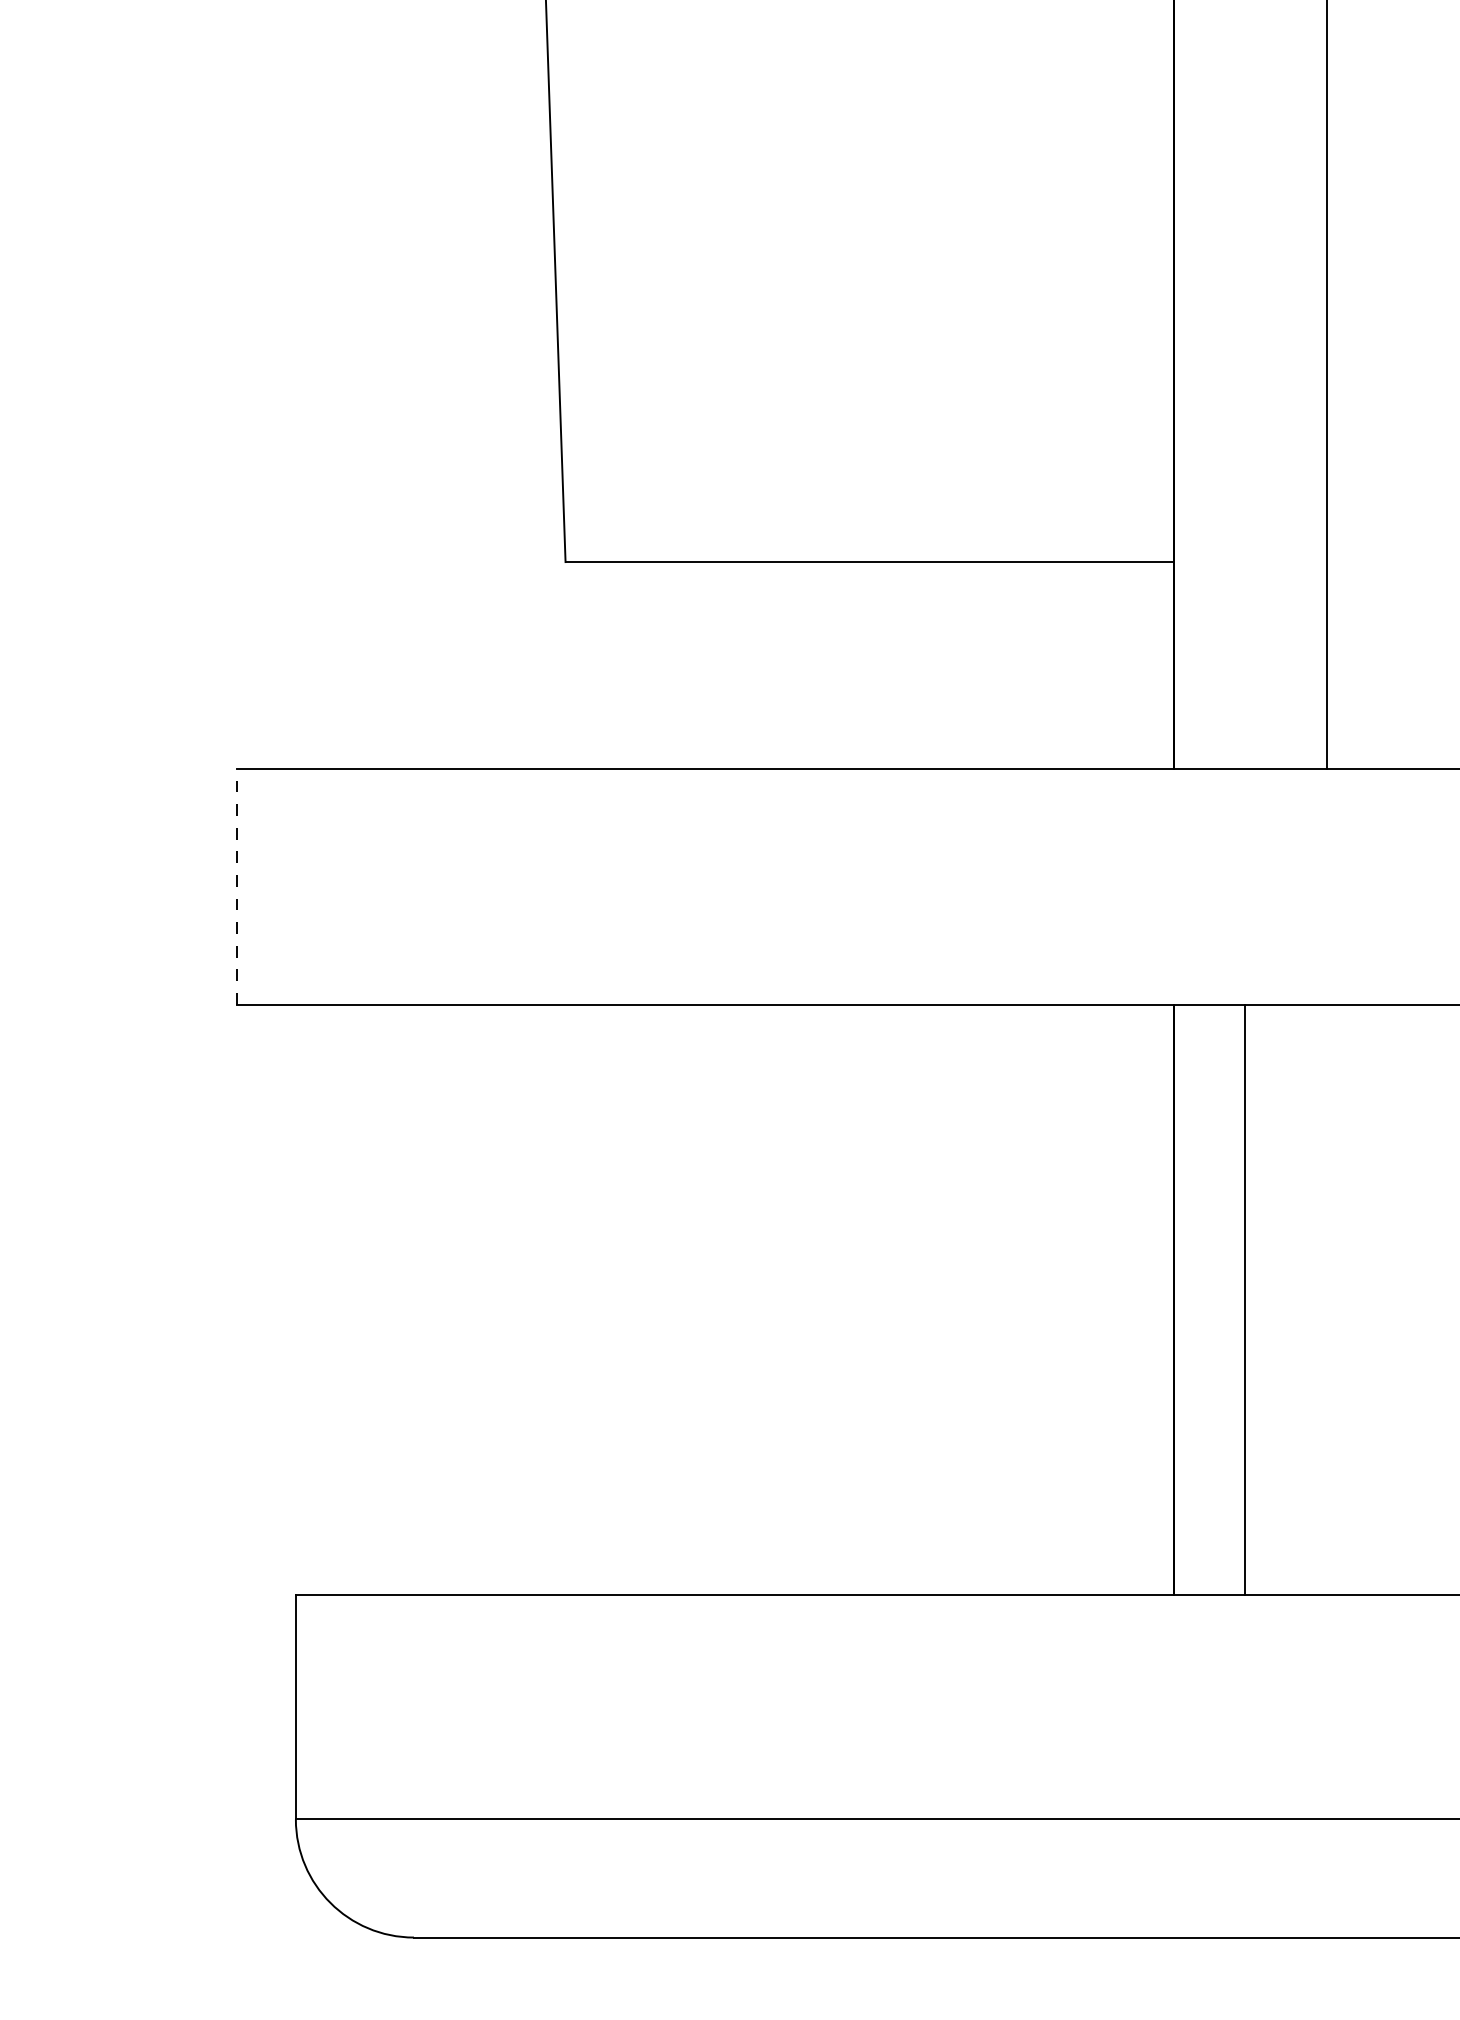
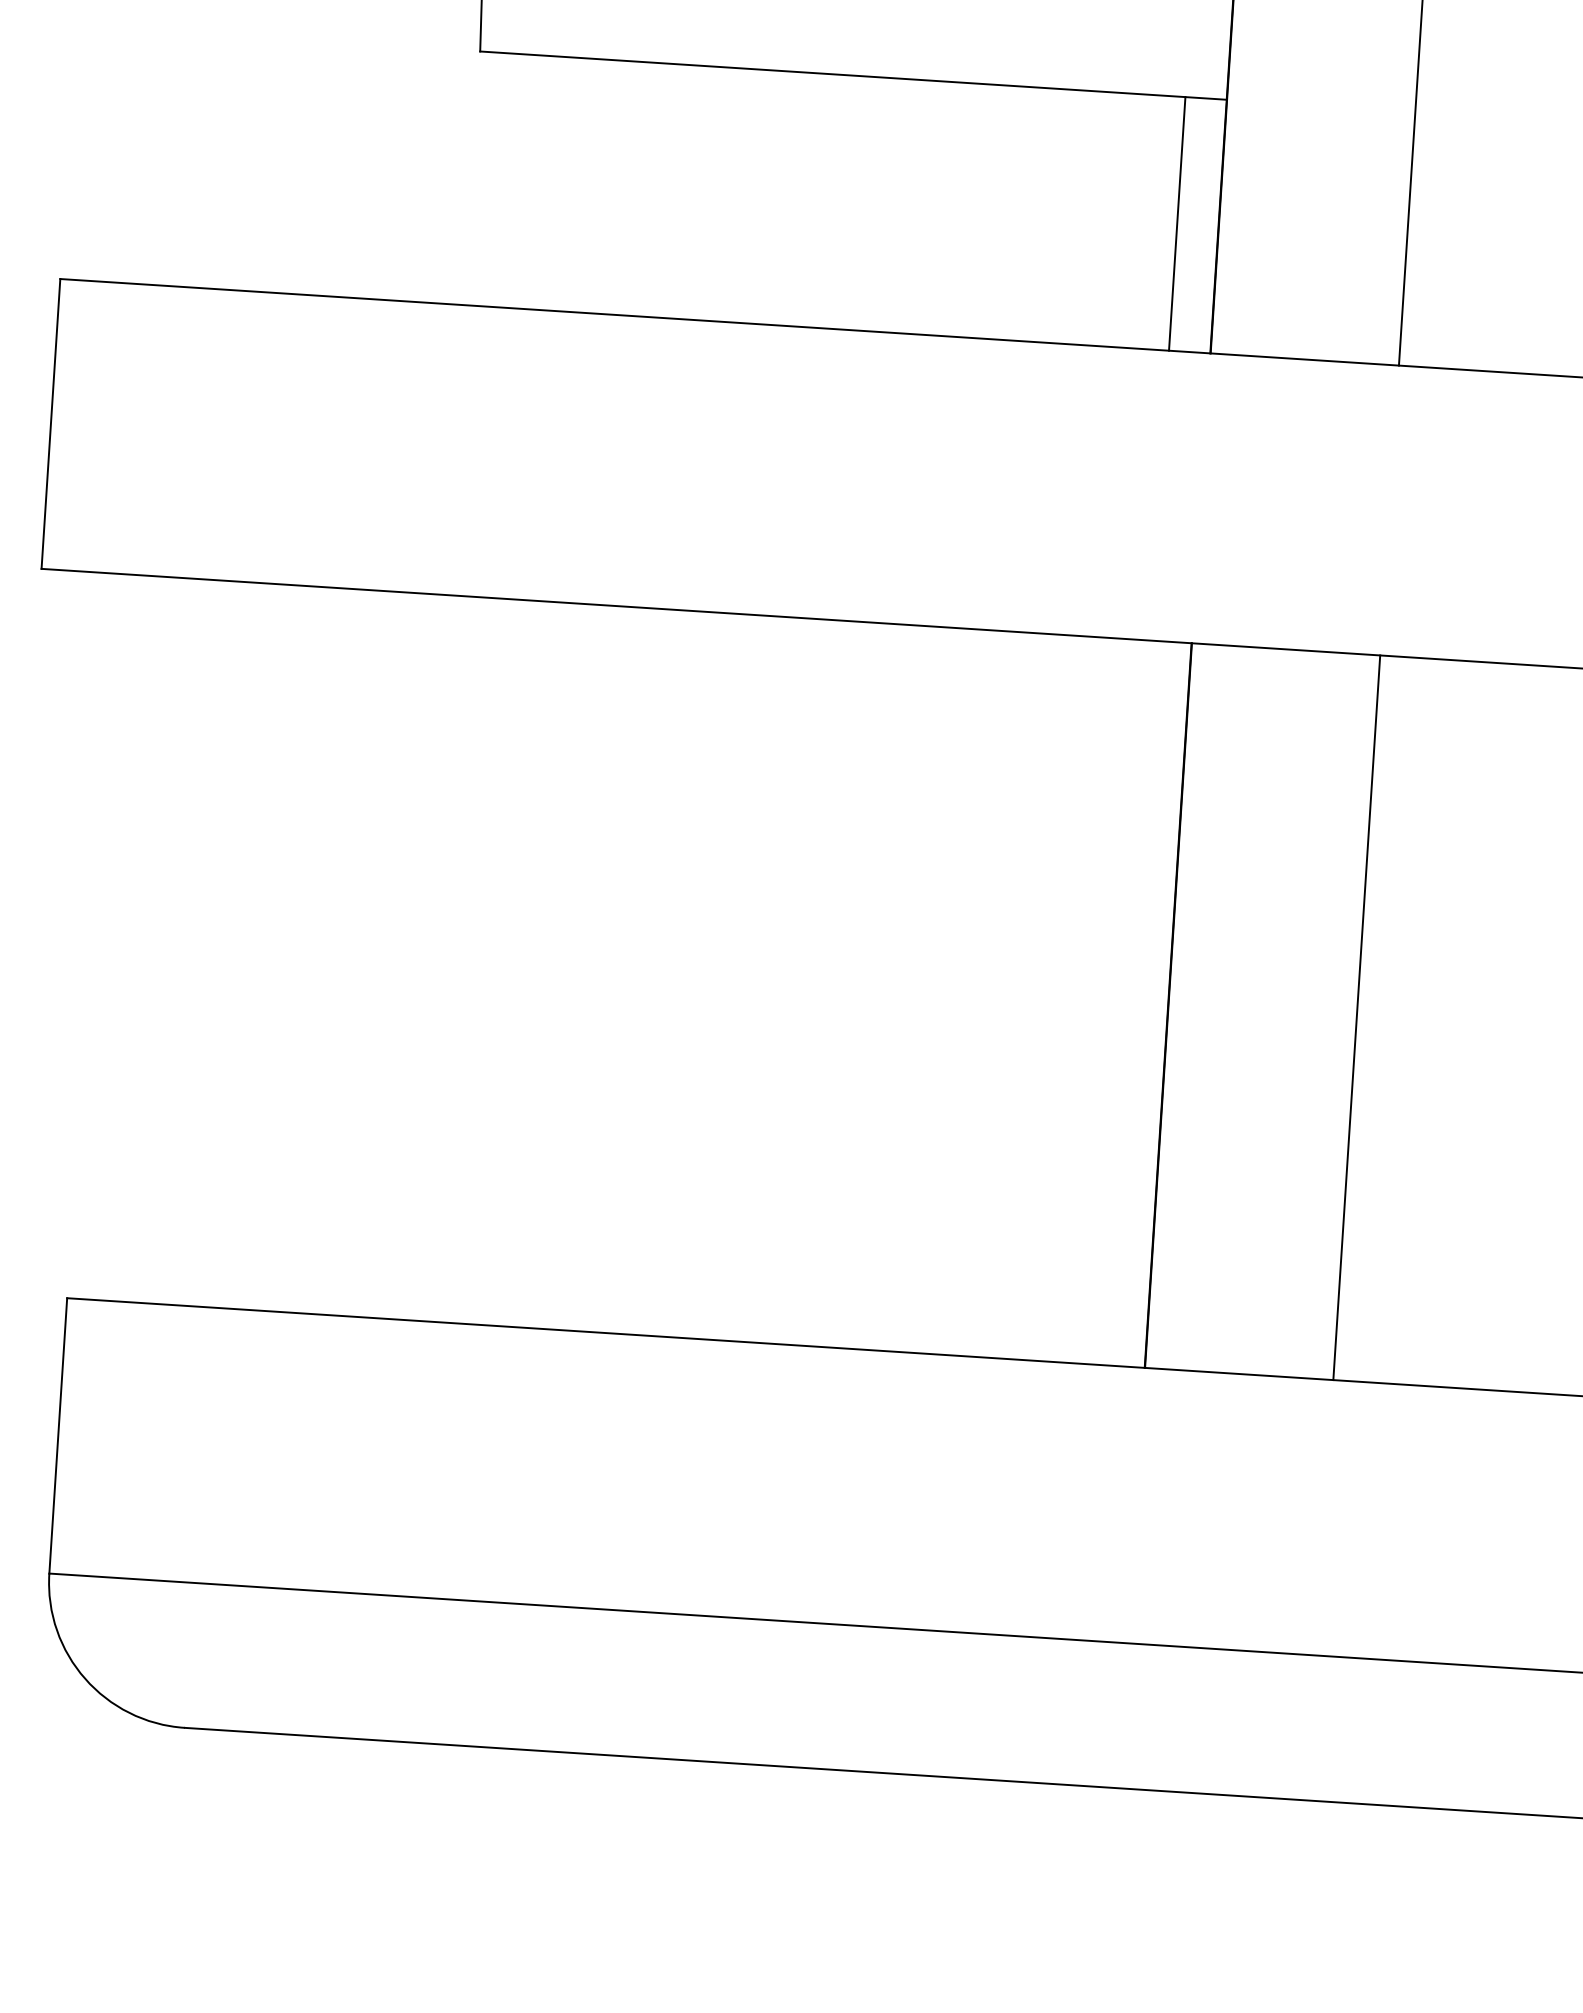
line: (1140, 665) -> (1177, 224), added
line: (236, 886) -> (50, 423), dashed -> solid
line: (1245, 1299) -> (1356, 1017), moved

